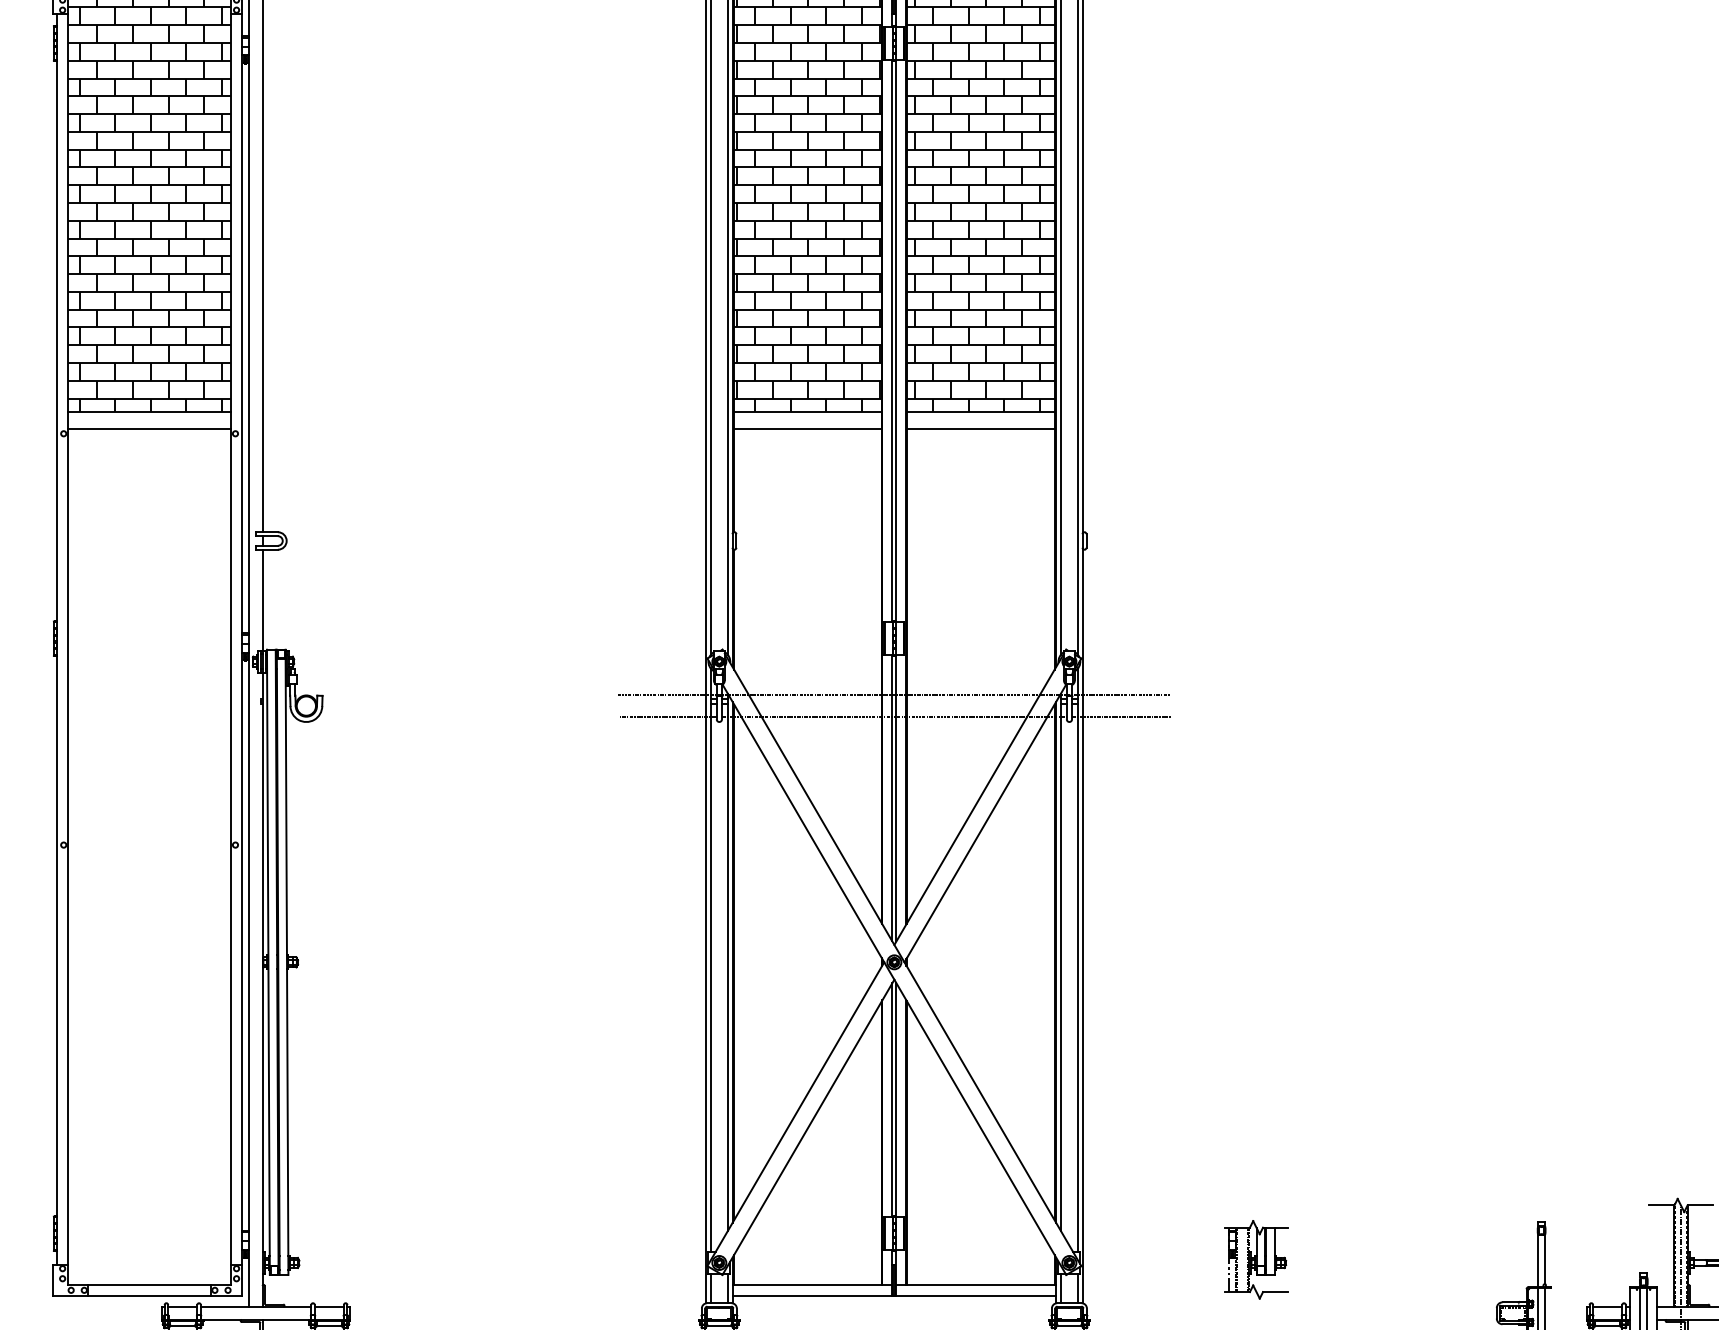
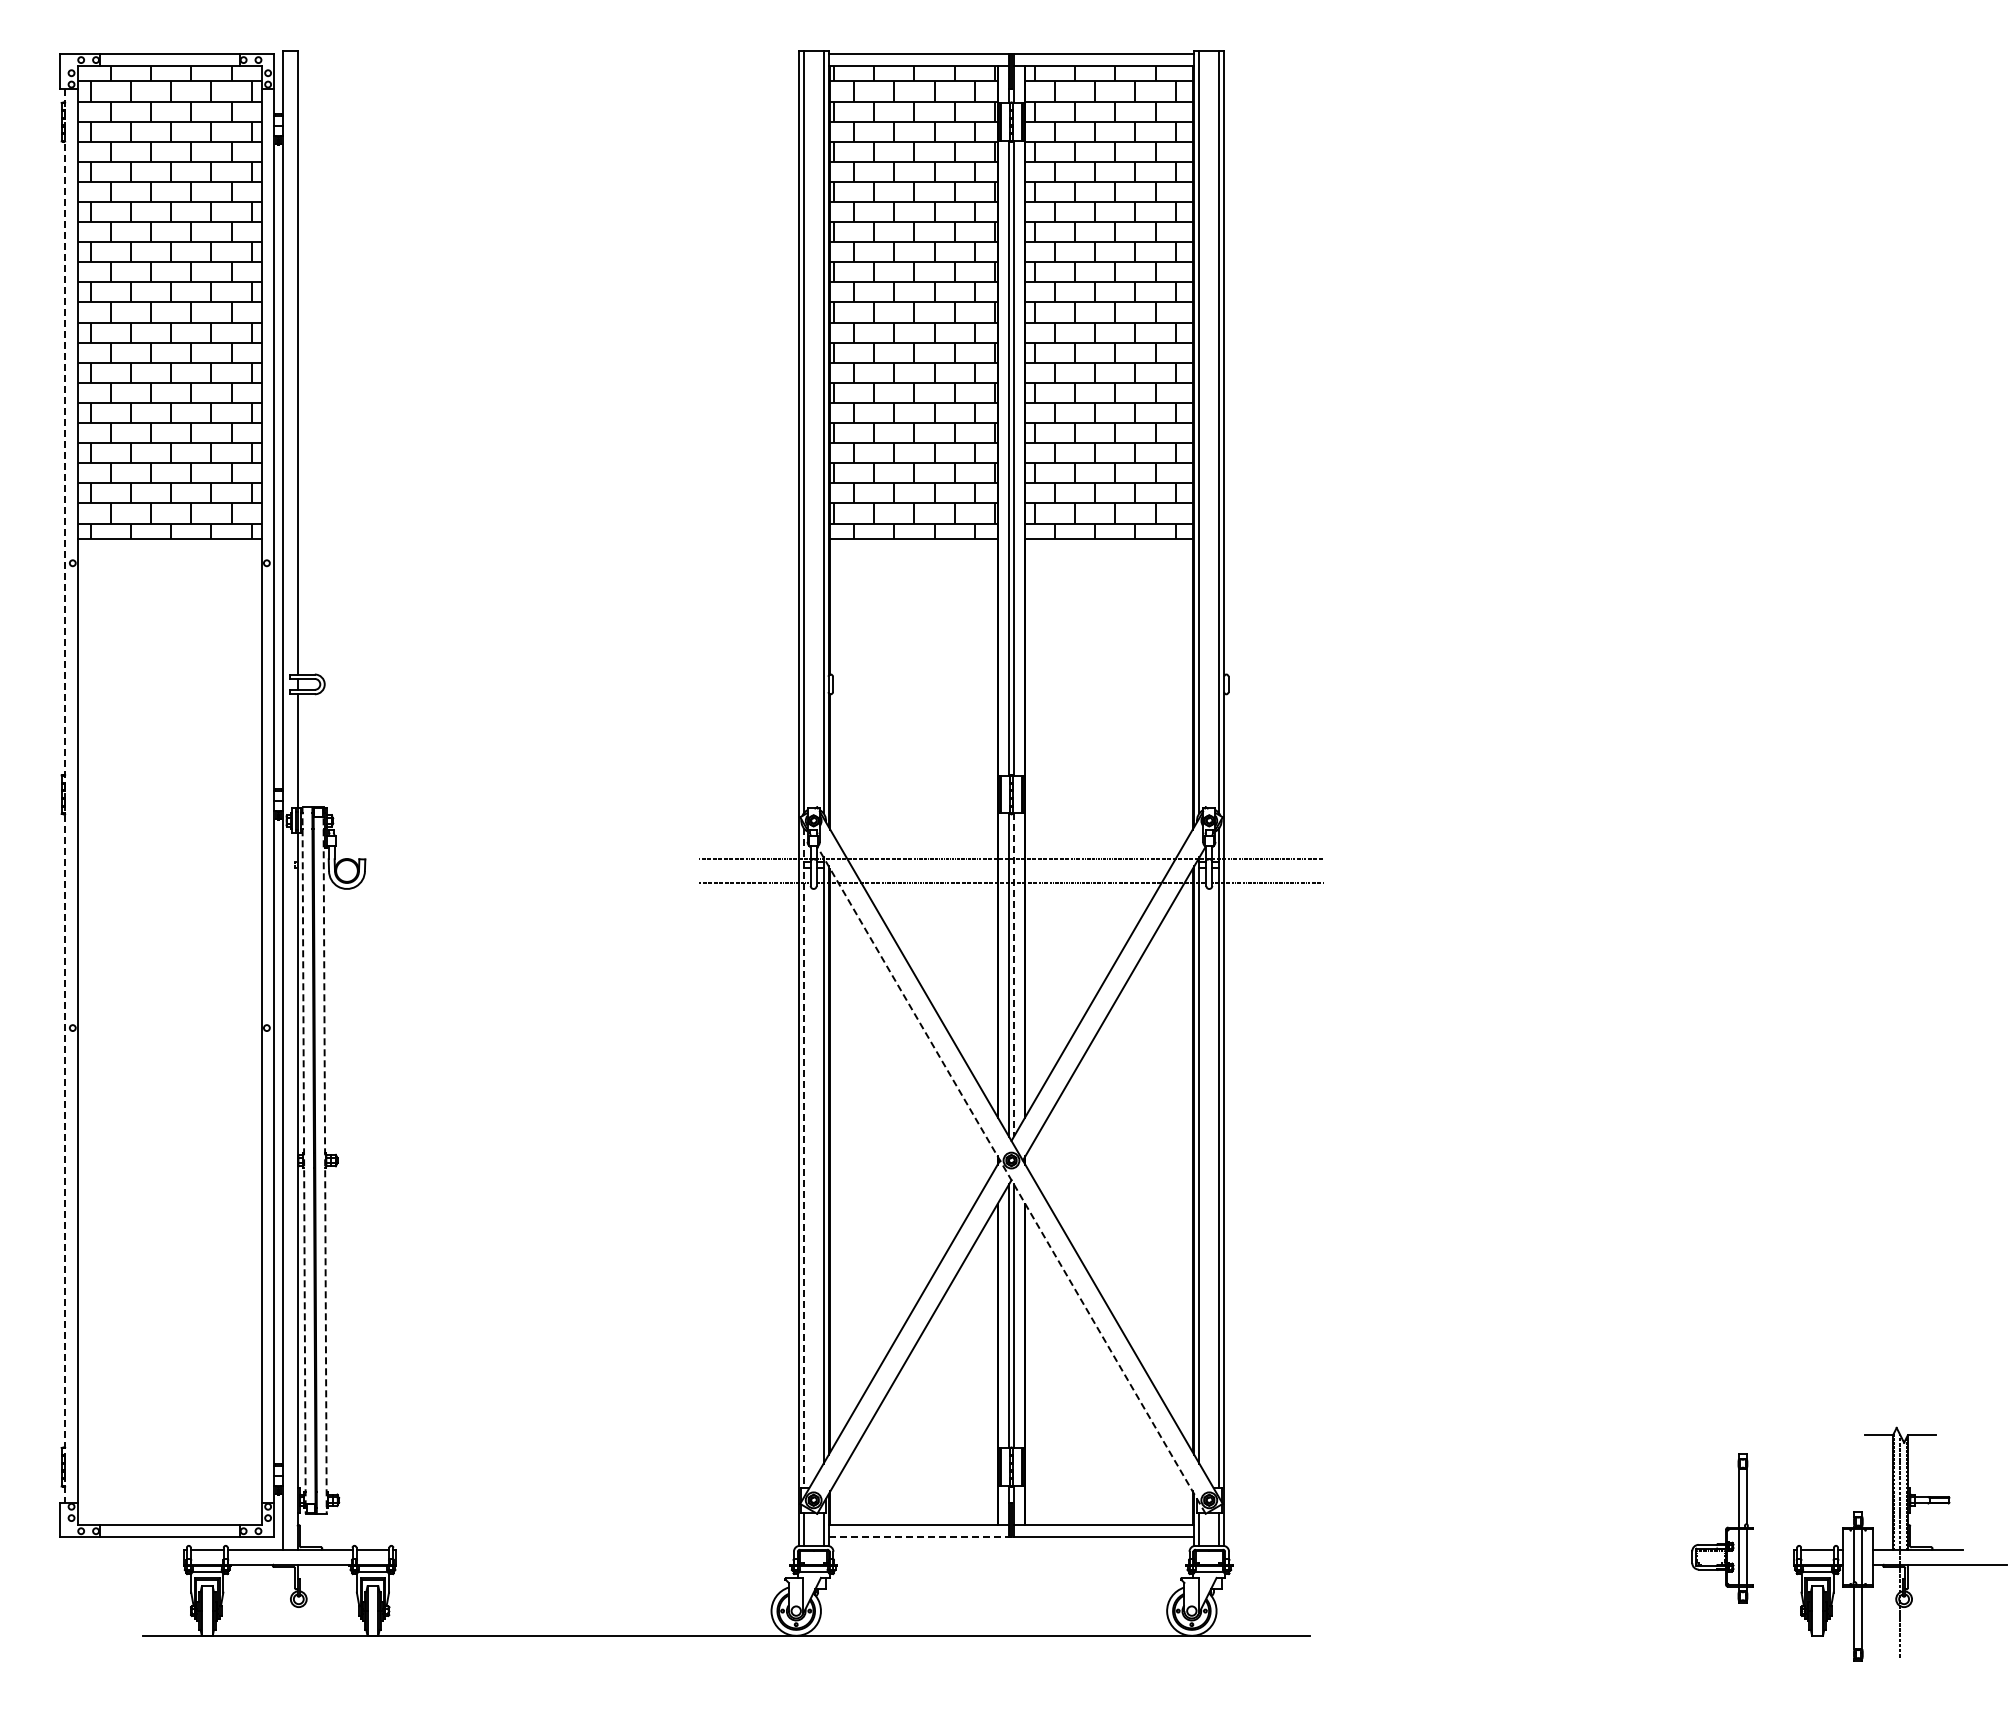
line: (149, 429) -> (169, 558), removed
line: (807, 429) -> (913, 558), removed
line: (980, 429) -> (1108, 558), removed
line: (57, 640) -> (65, 796), solid -> dashed
line: (896, 798) -> (1013, 975), solid -> dashed
line: (710, 960) -> (803, 1158), solid -> dashed
line: (268, 963) -> (304, 1161), solid -> dashed
line: (287, 963) -> (325, 1161), solid -> dashed
line: (894, 979) -> (1011, 1180), solid -> dashed
part: (1256, 1259) -> (1420, 1496), removed
line: (813, 1295) -> (920, 1537), solid -> dashed

